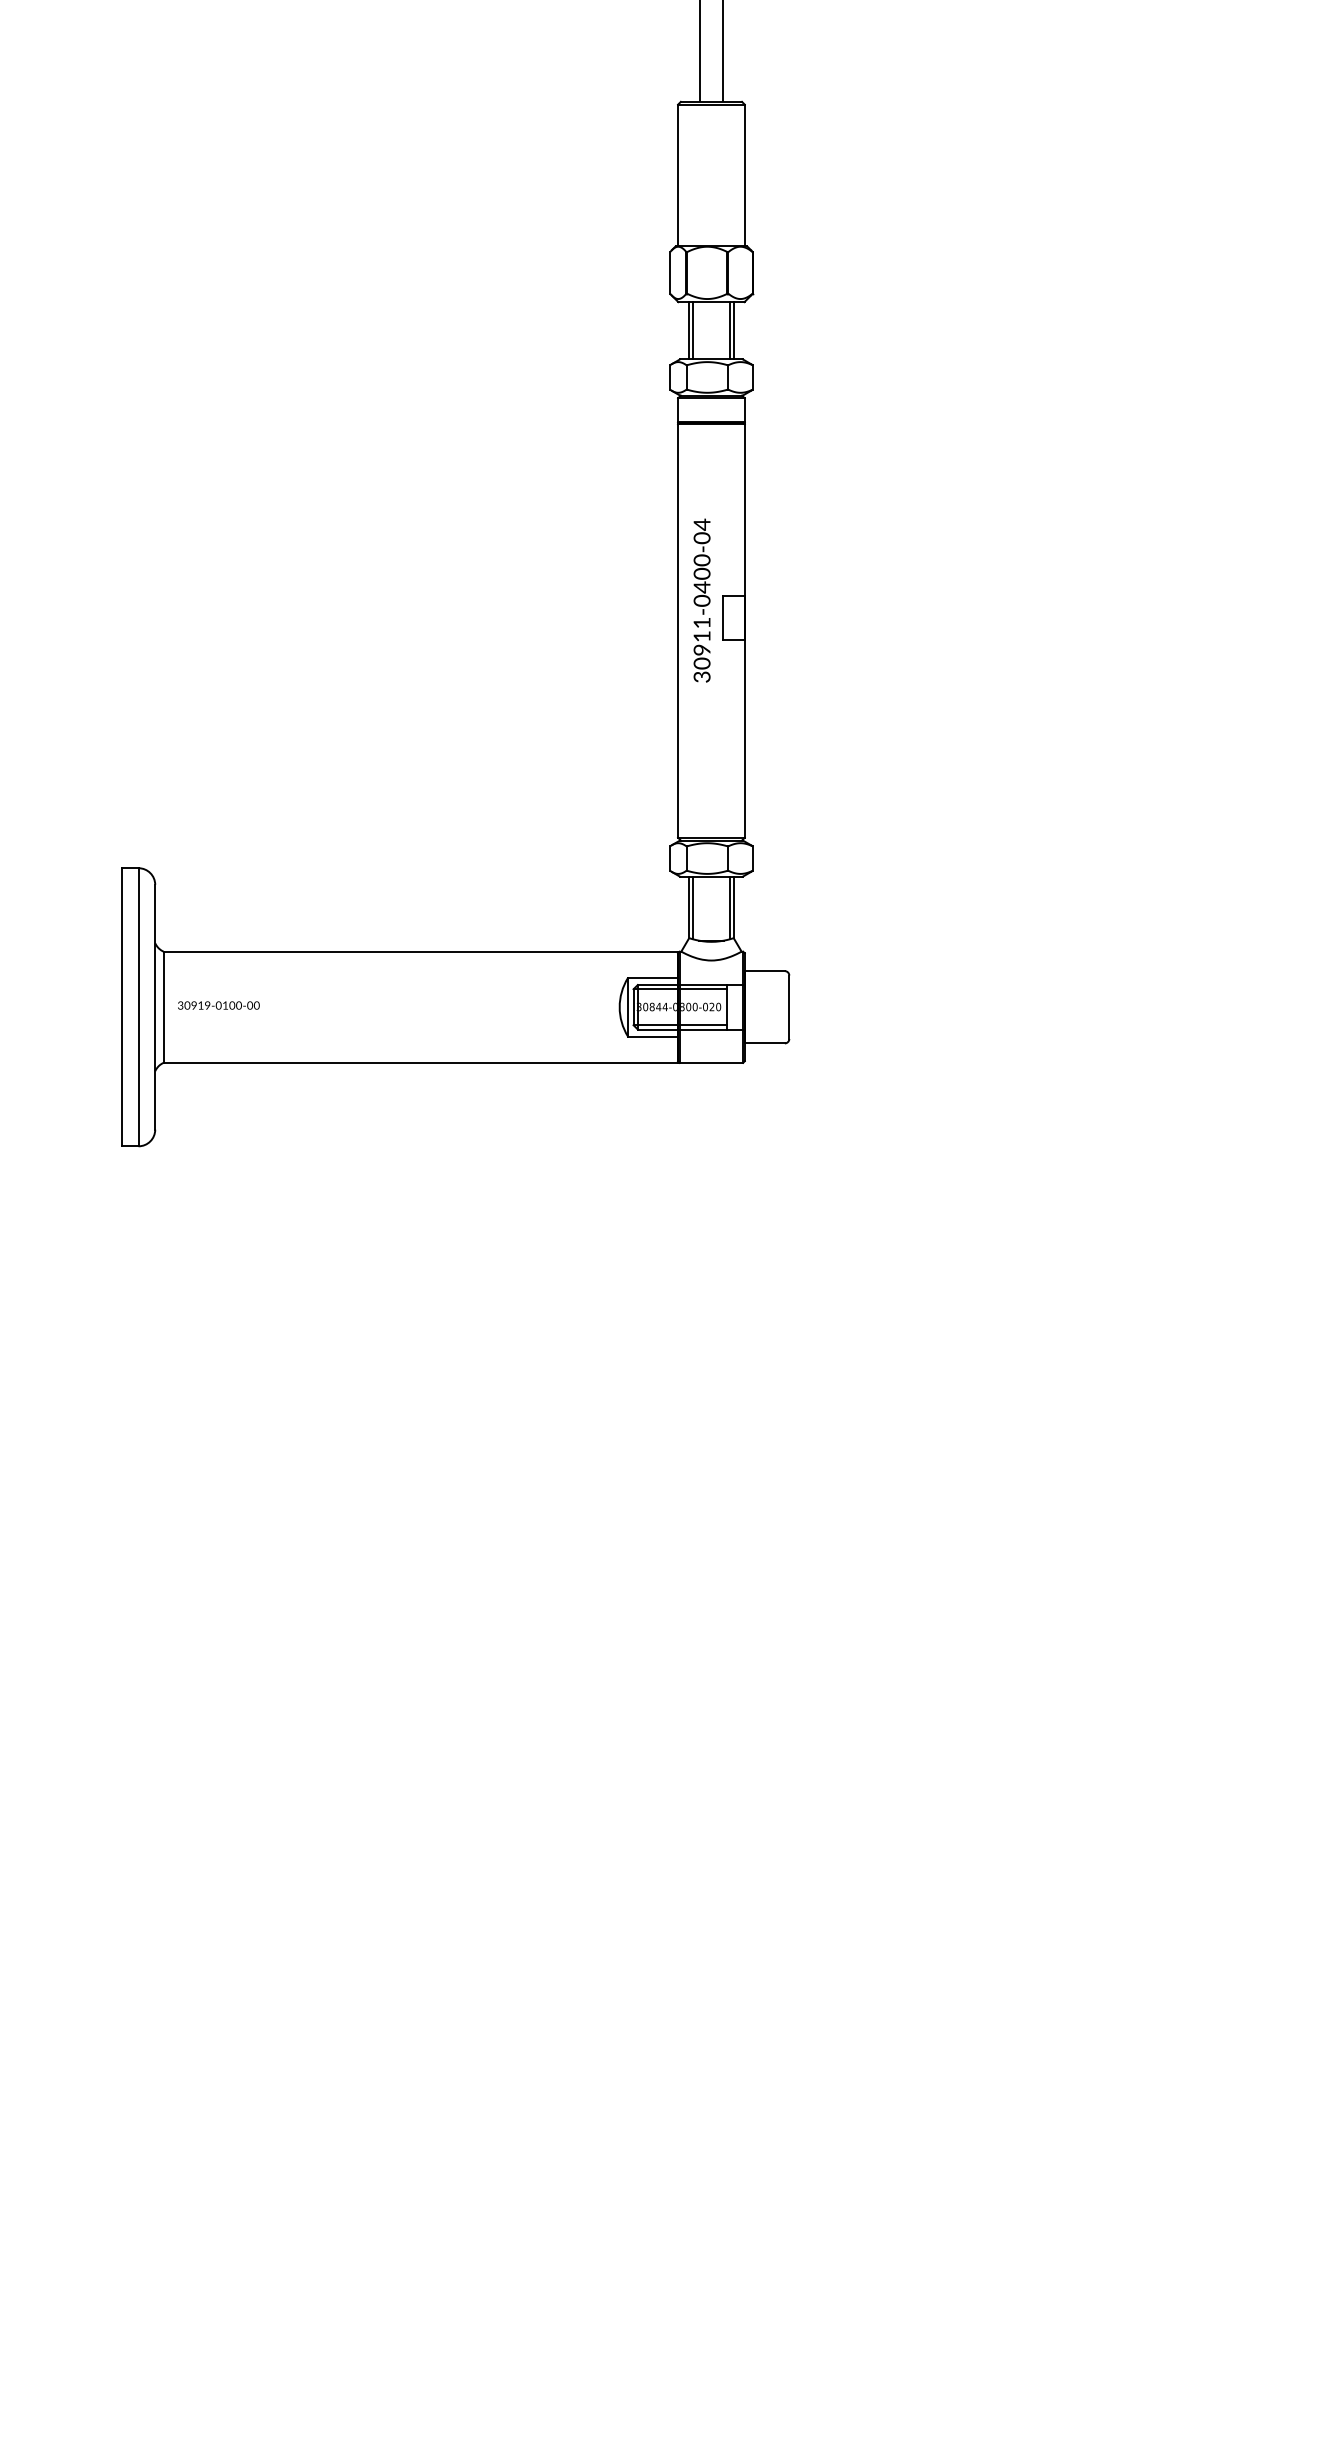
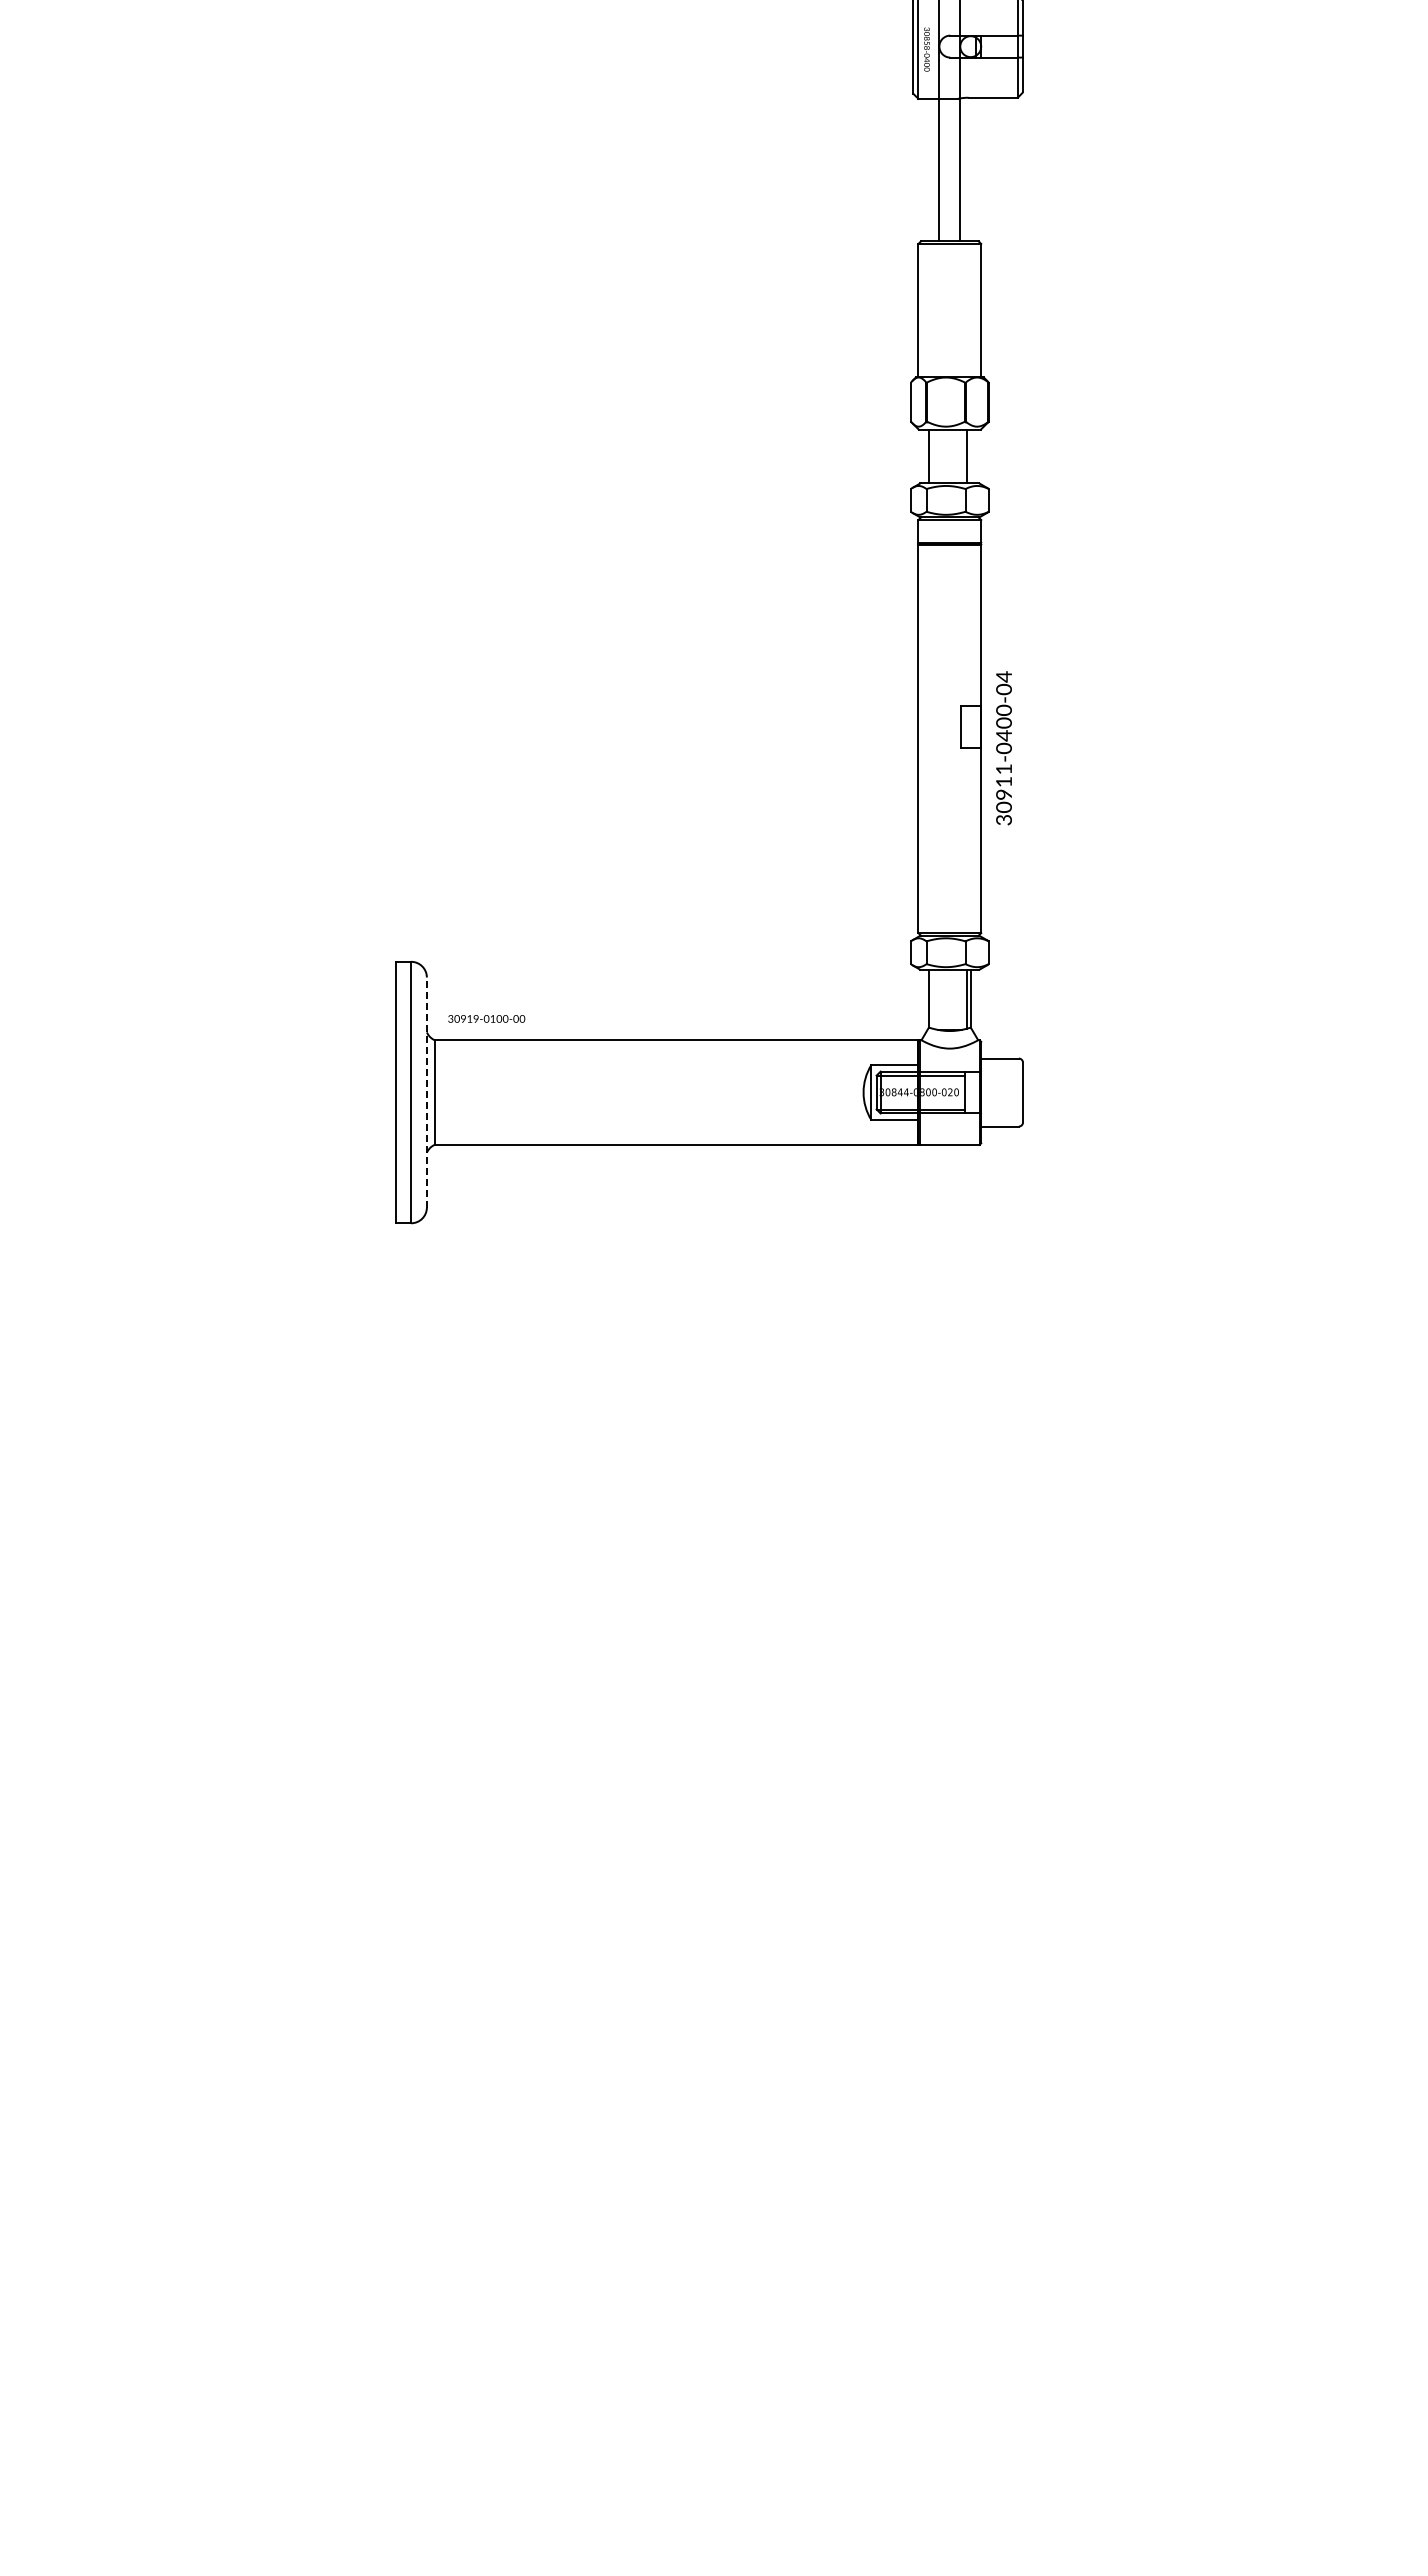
line: (693, 330) -> (932, 456), removed
line: (733, 330) -> (970, 456), removed
text: (701, 600) -> (1003, 748), moved
line: (693, 907) -> (932, 998), removed
text: (218, 1005) -> (486, 1018), moved
line: (154, 1007) -> (426, 1092), solid -> dashed

